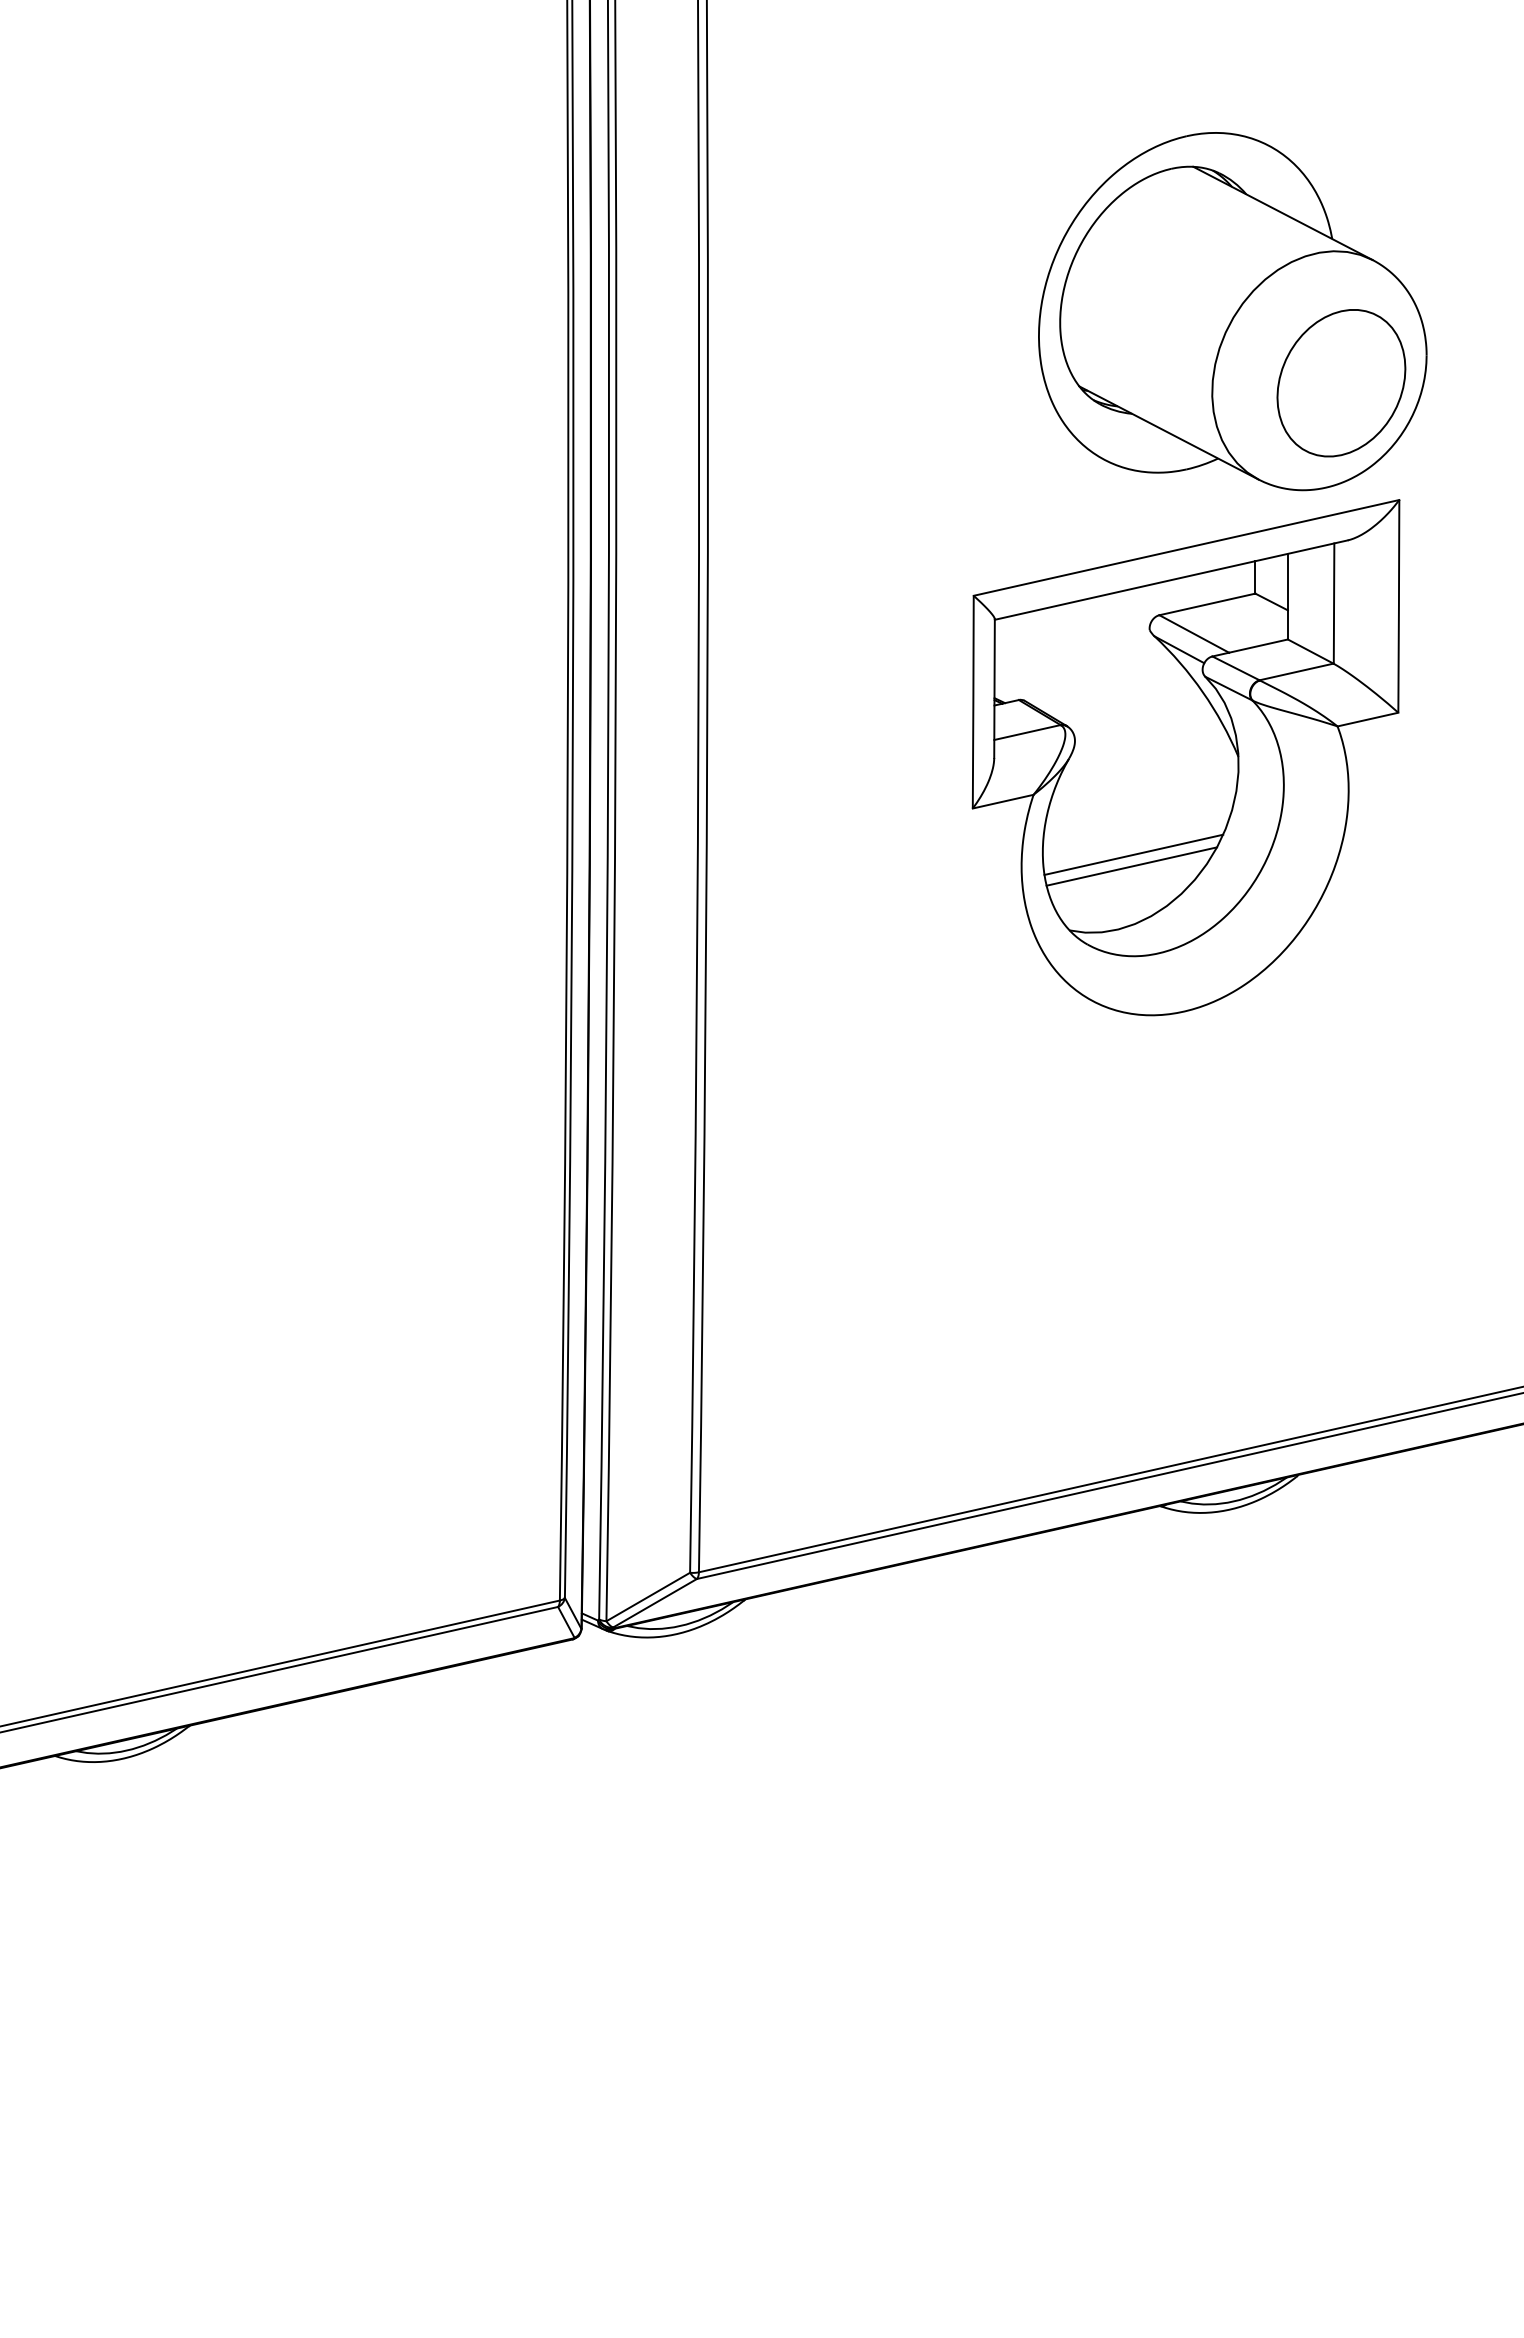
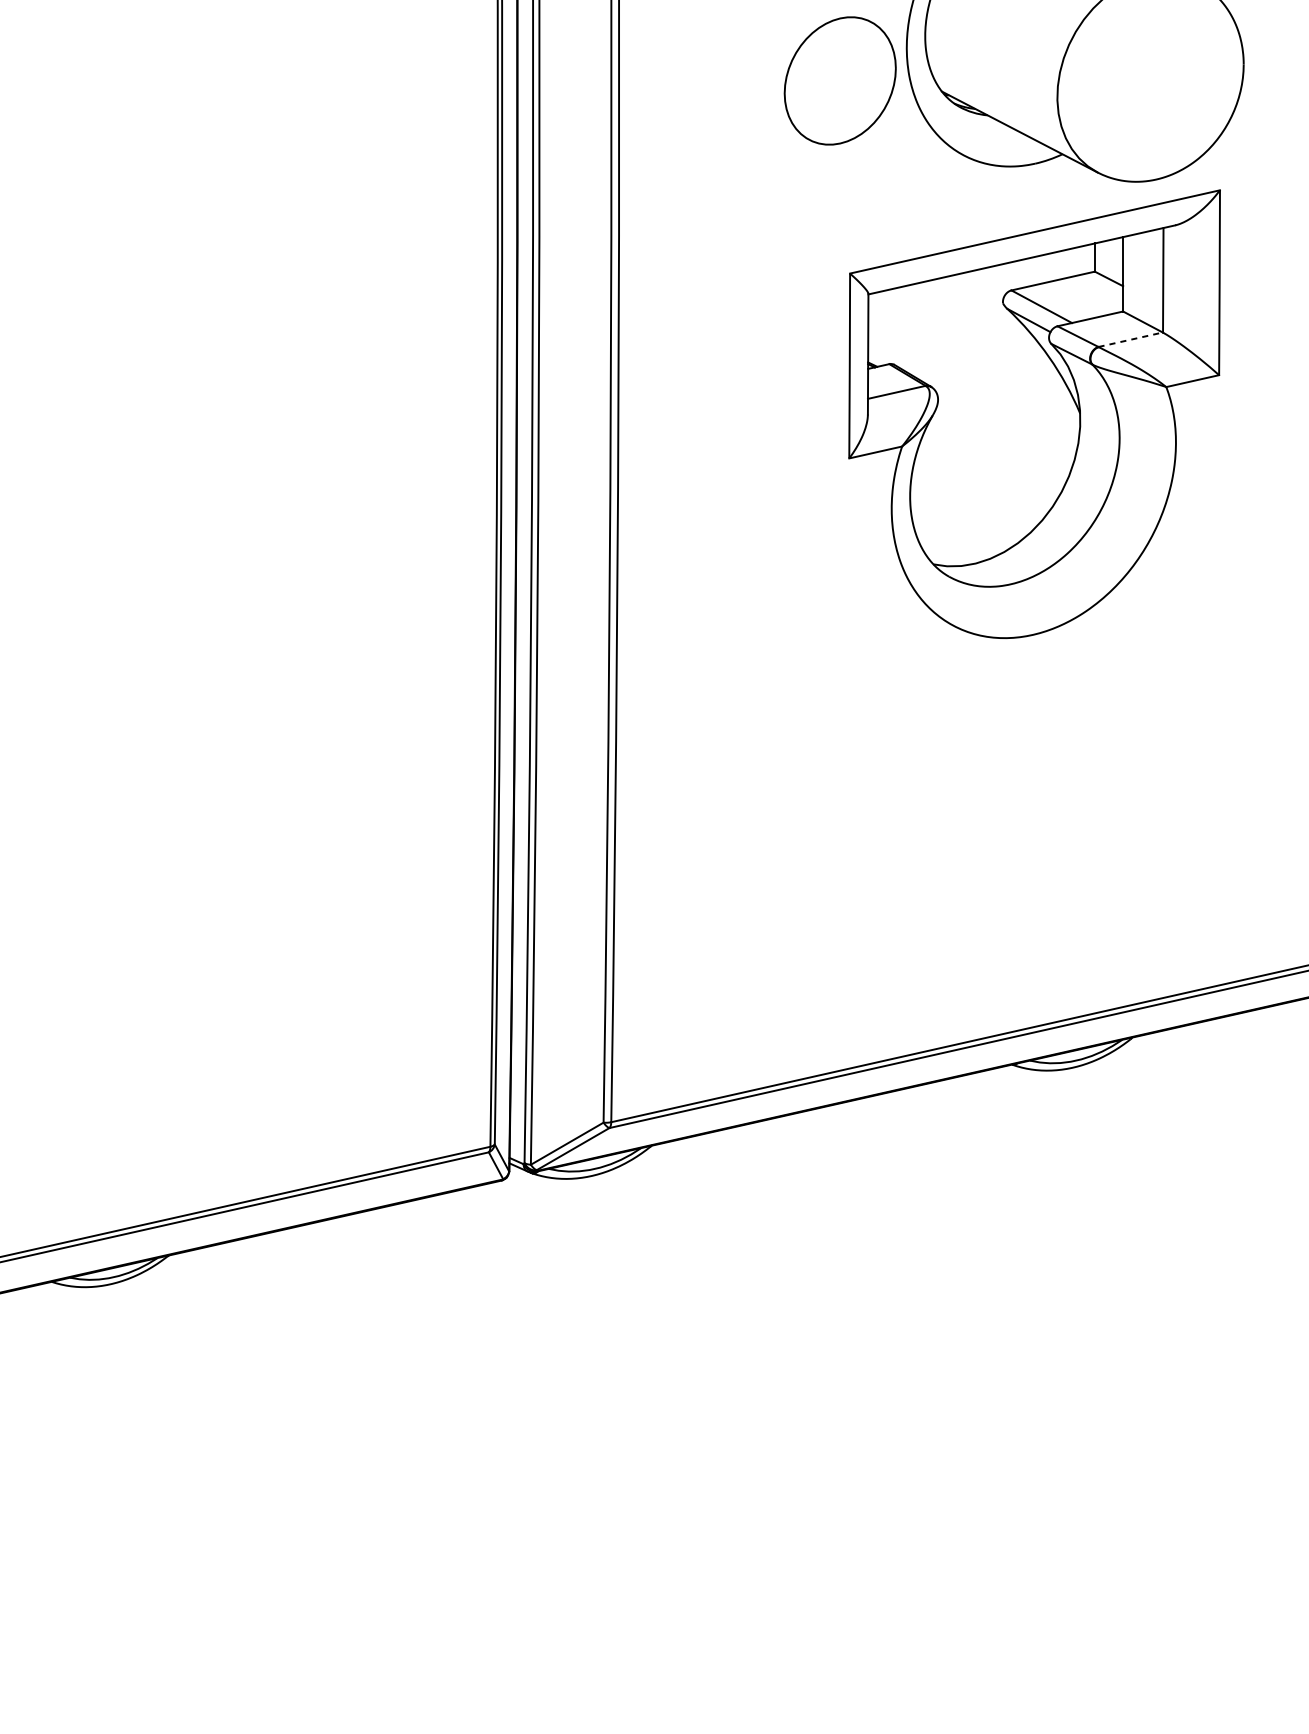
part: (1341, 383) -> (840, 81), moved
line: (1296, 671) -> (1130, 339), solid -> dashed
line: (1133, 854) -> (988, 498), removed
line: (1131, 866) -> (987, 508), removed

